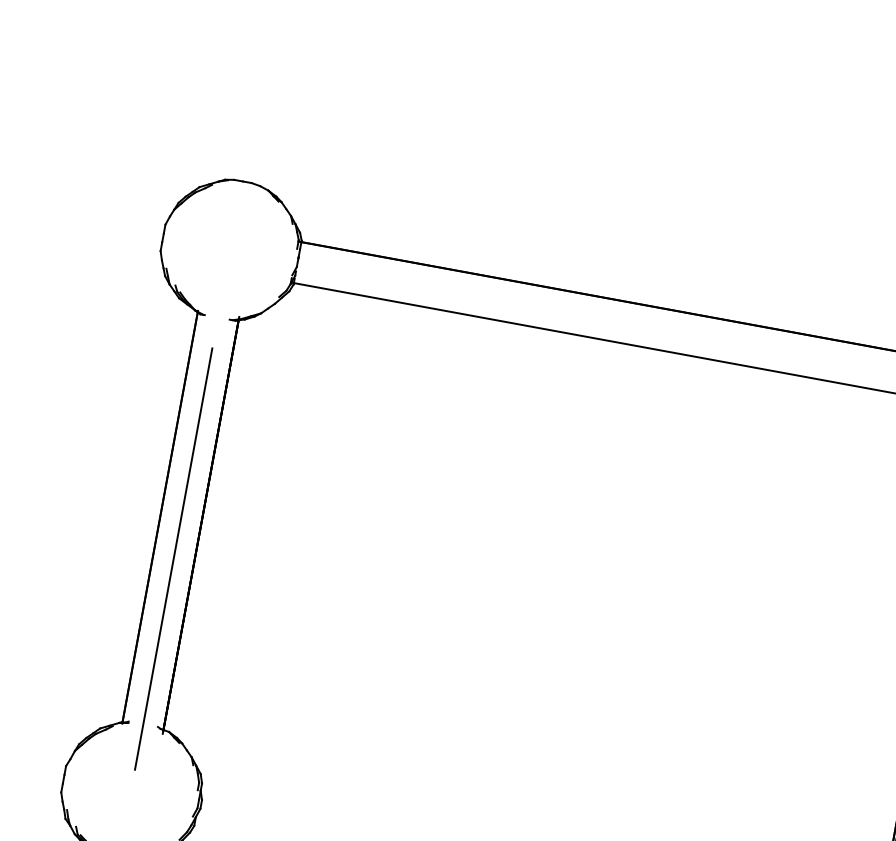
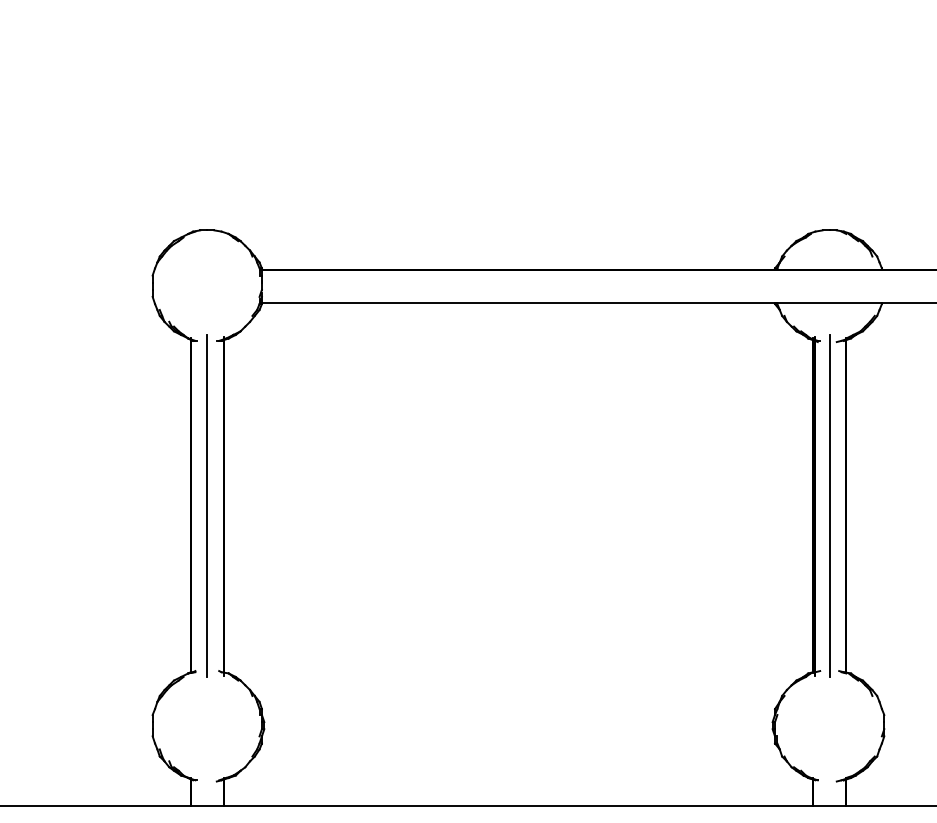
line: (172, 558) -> (206, 505), moved

